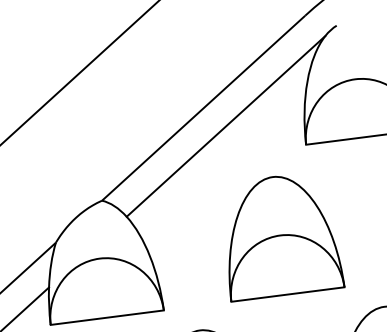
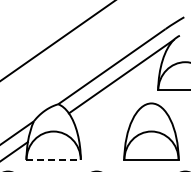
part: (280, 235) -> (151, 131), moved
line: (108, 316) -> (54, 159), solid -> dashed

